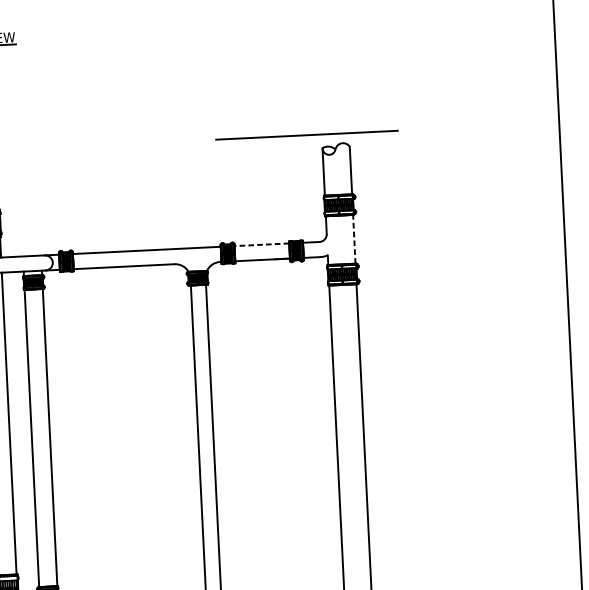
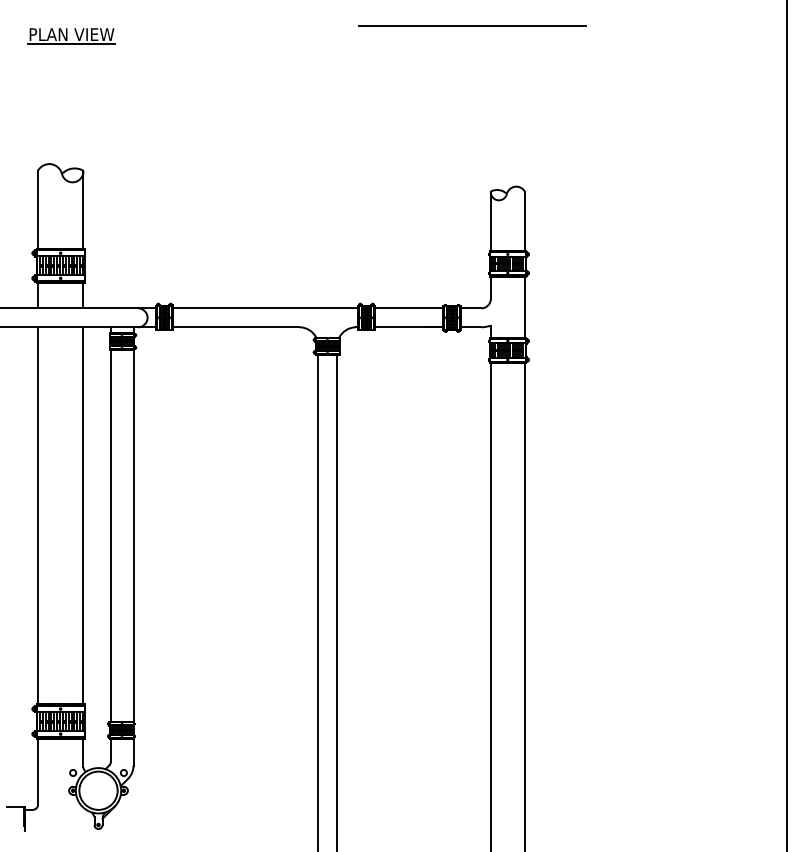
line: (307, 135) -> (472, 25), moved
line: (353, 238) -> (524, 306), dashed -> solid
line: (261, 244) -> (408, 308), dashed -> solid

